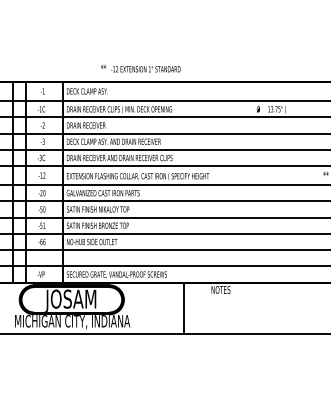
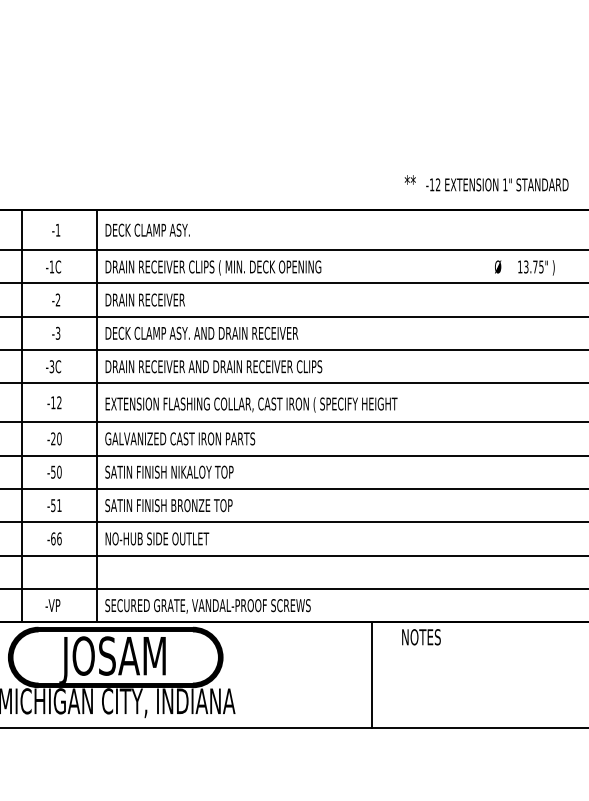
text: (140, 68) -> (486, 183), moved
line: (183, 308) -> (371, 675), moved

